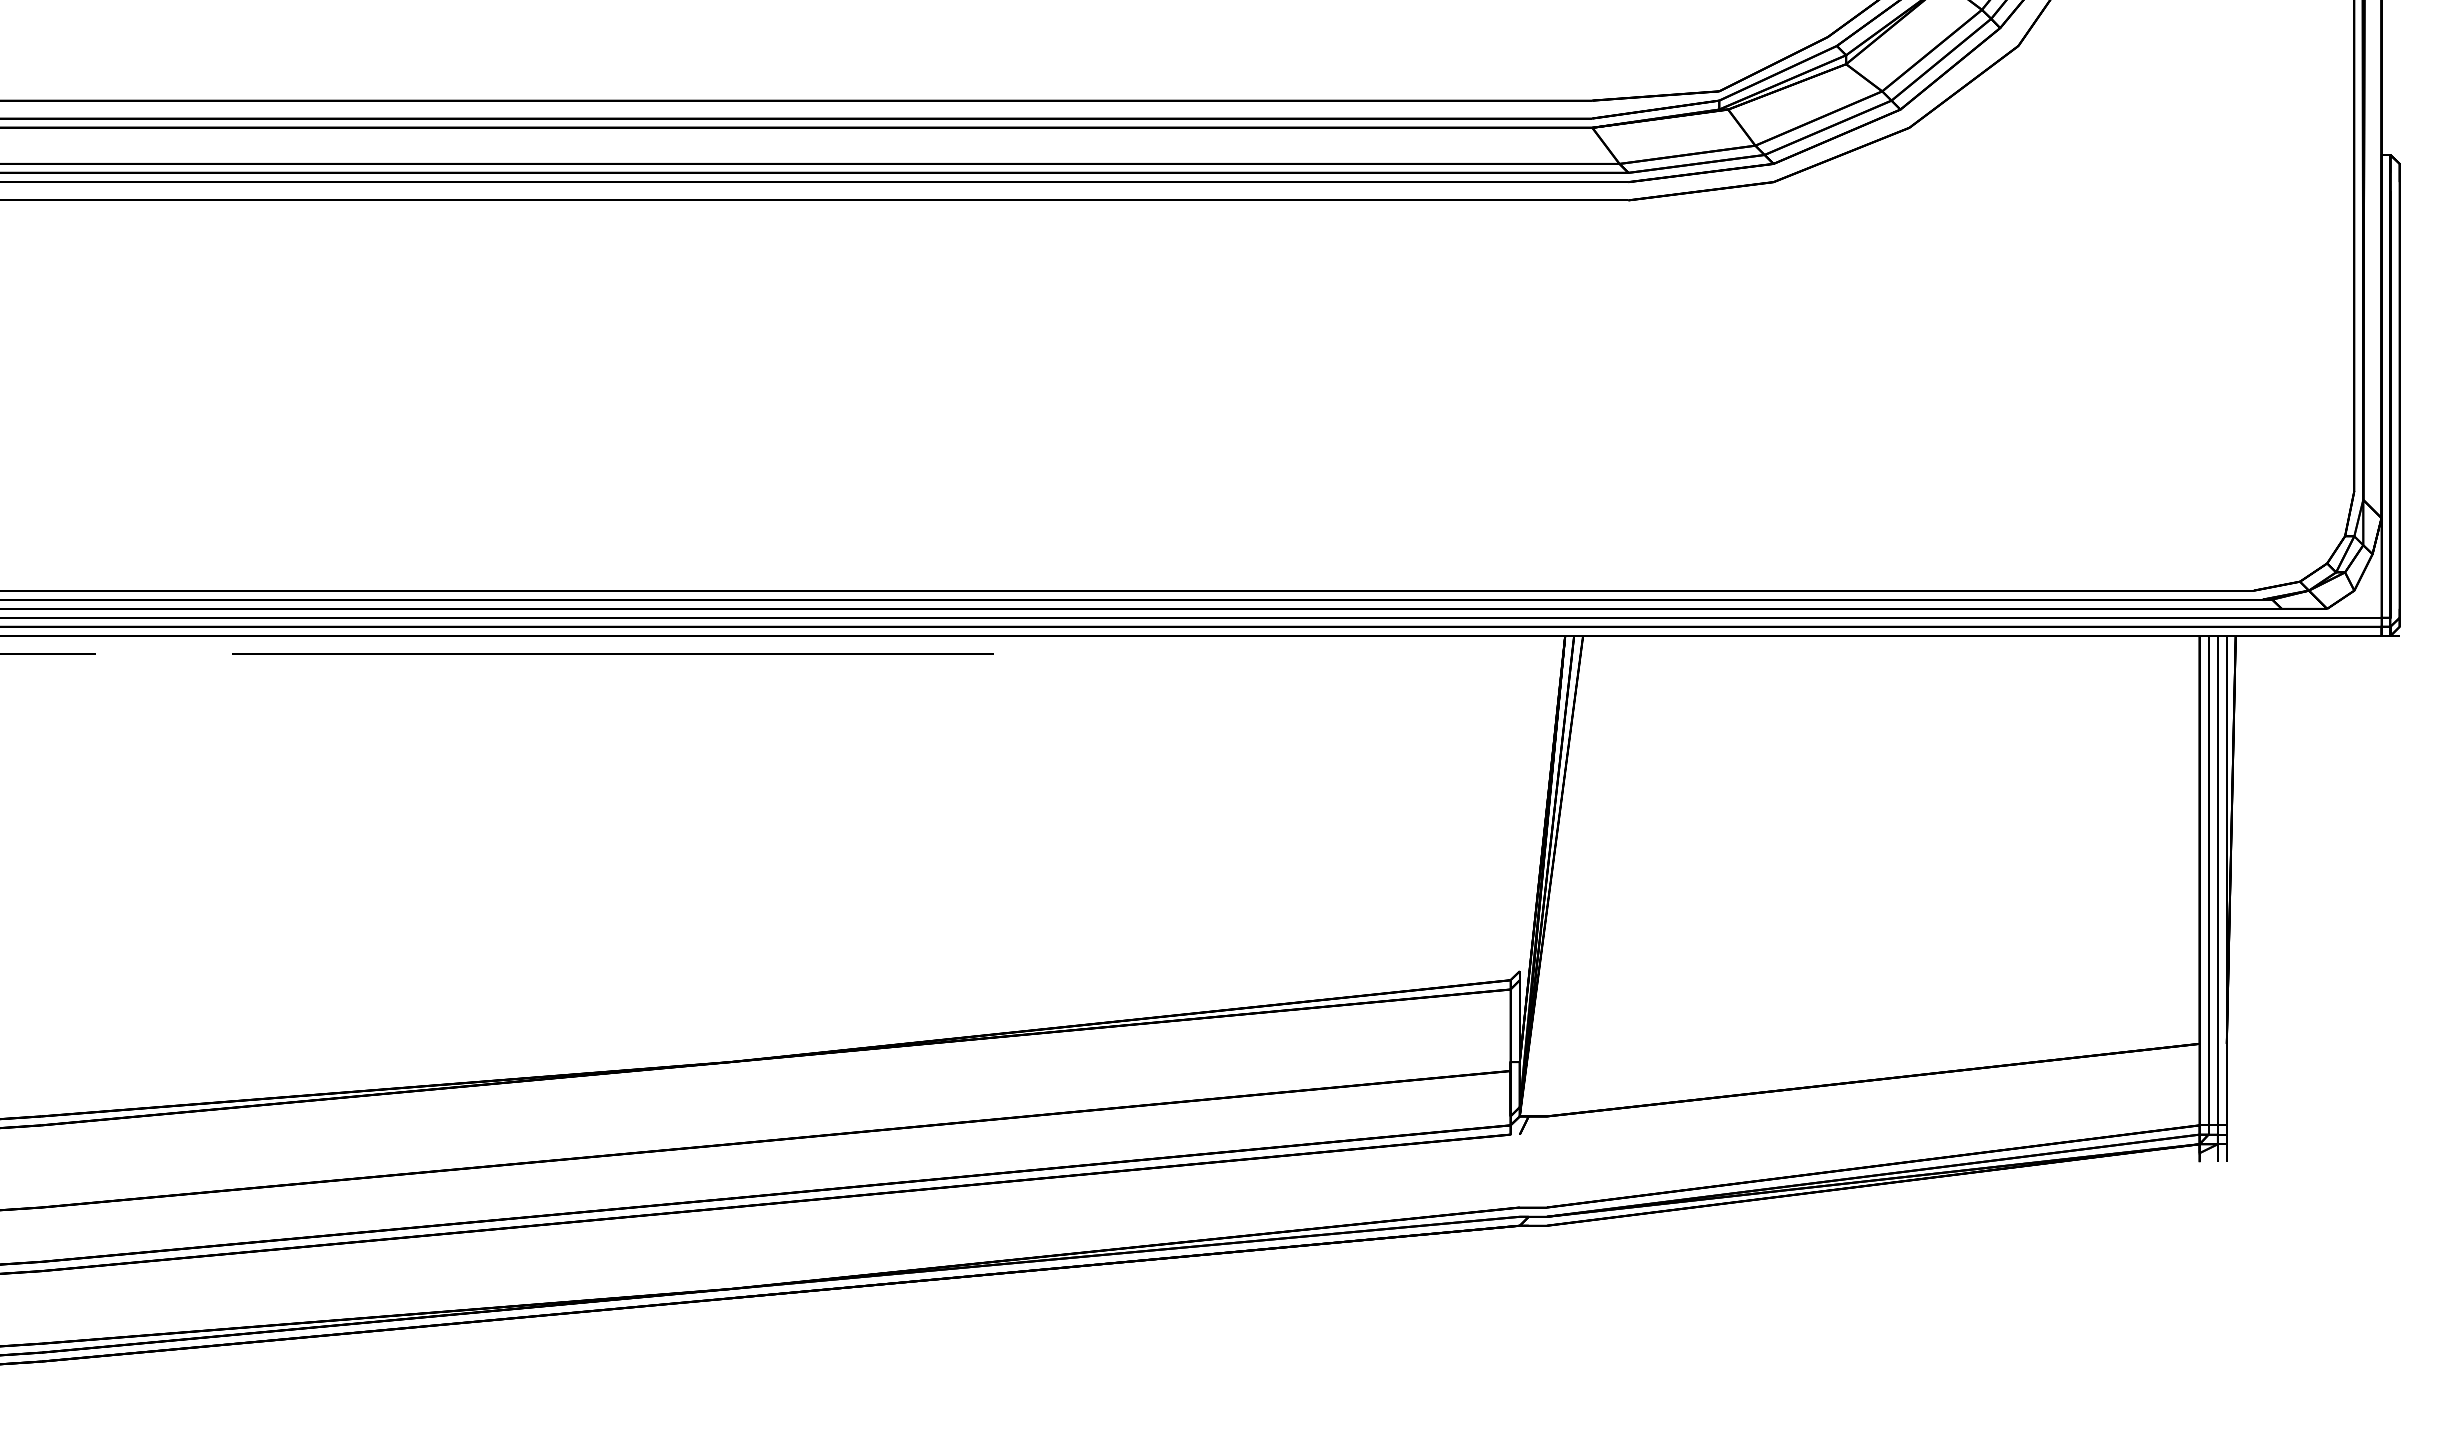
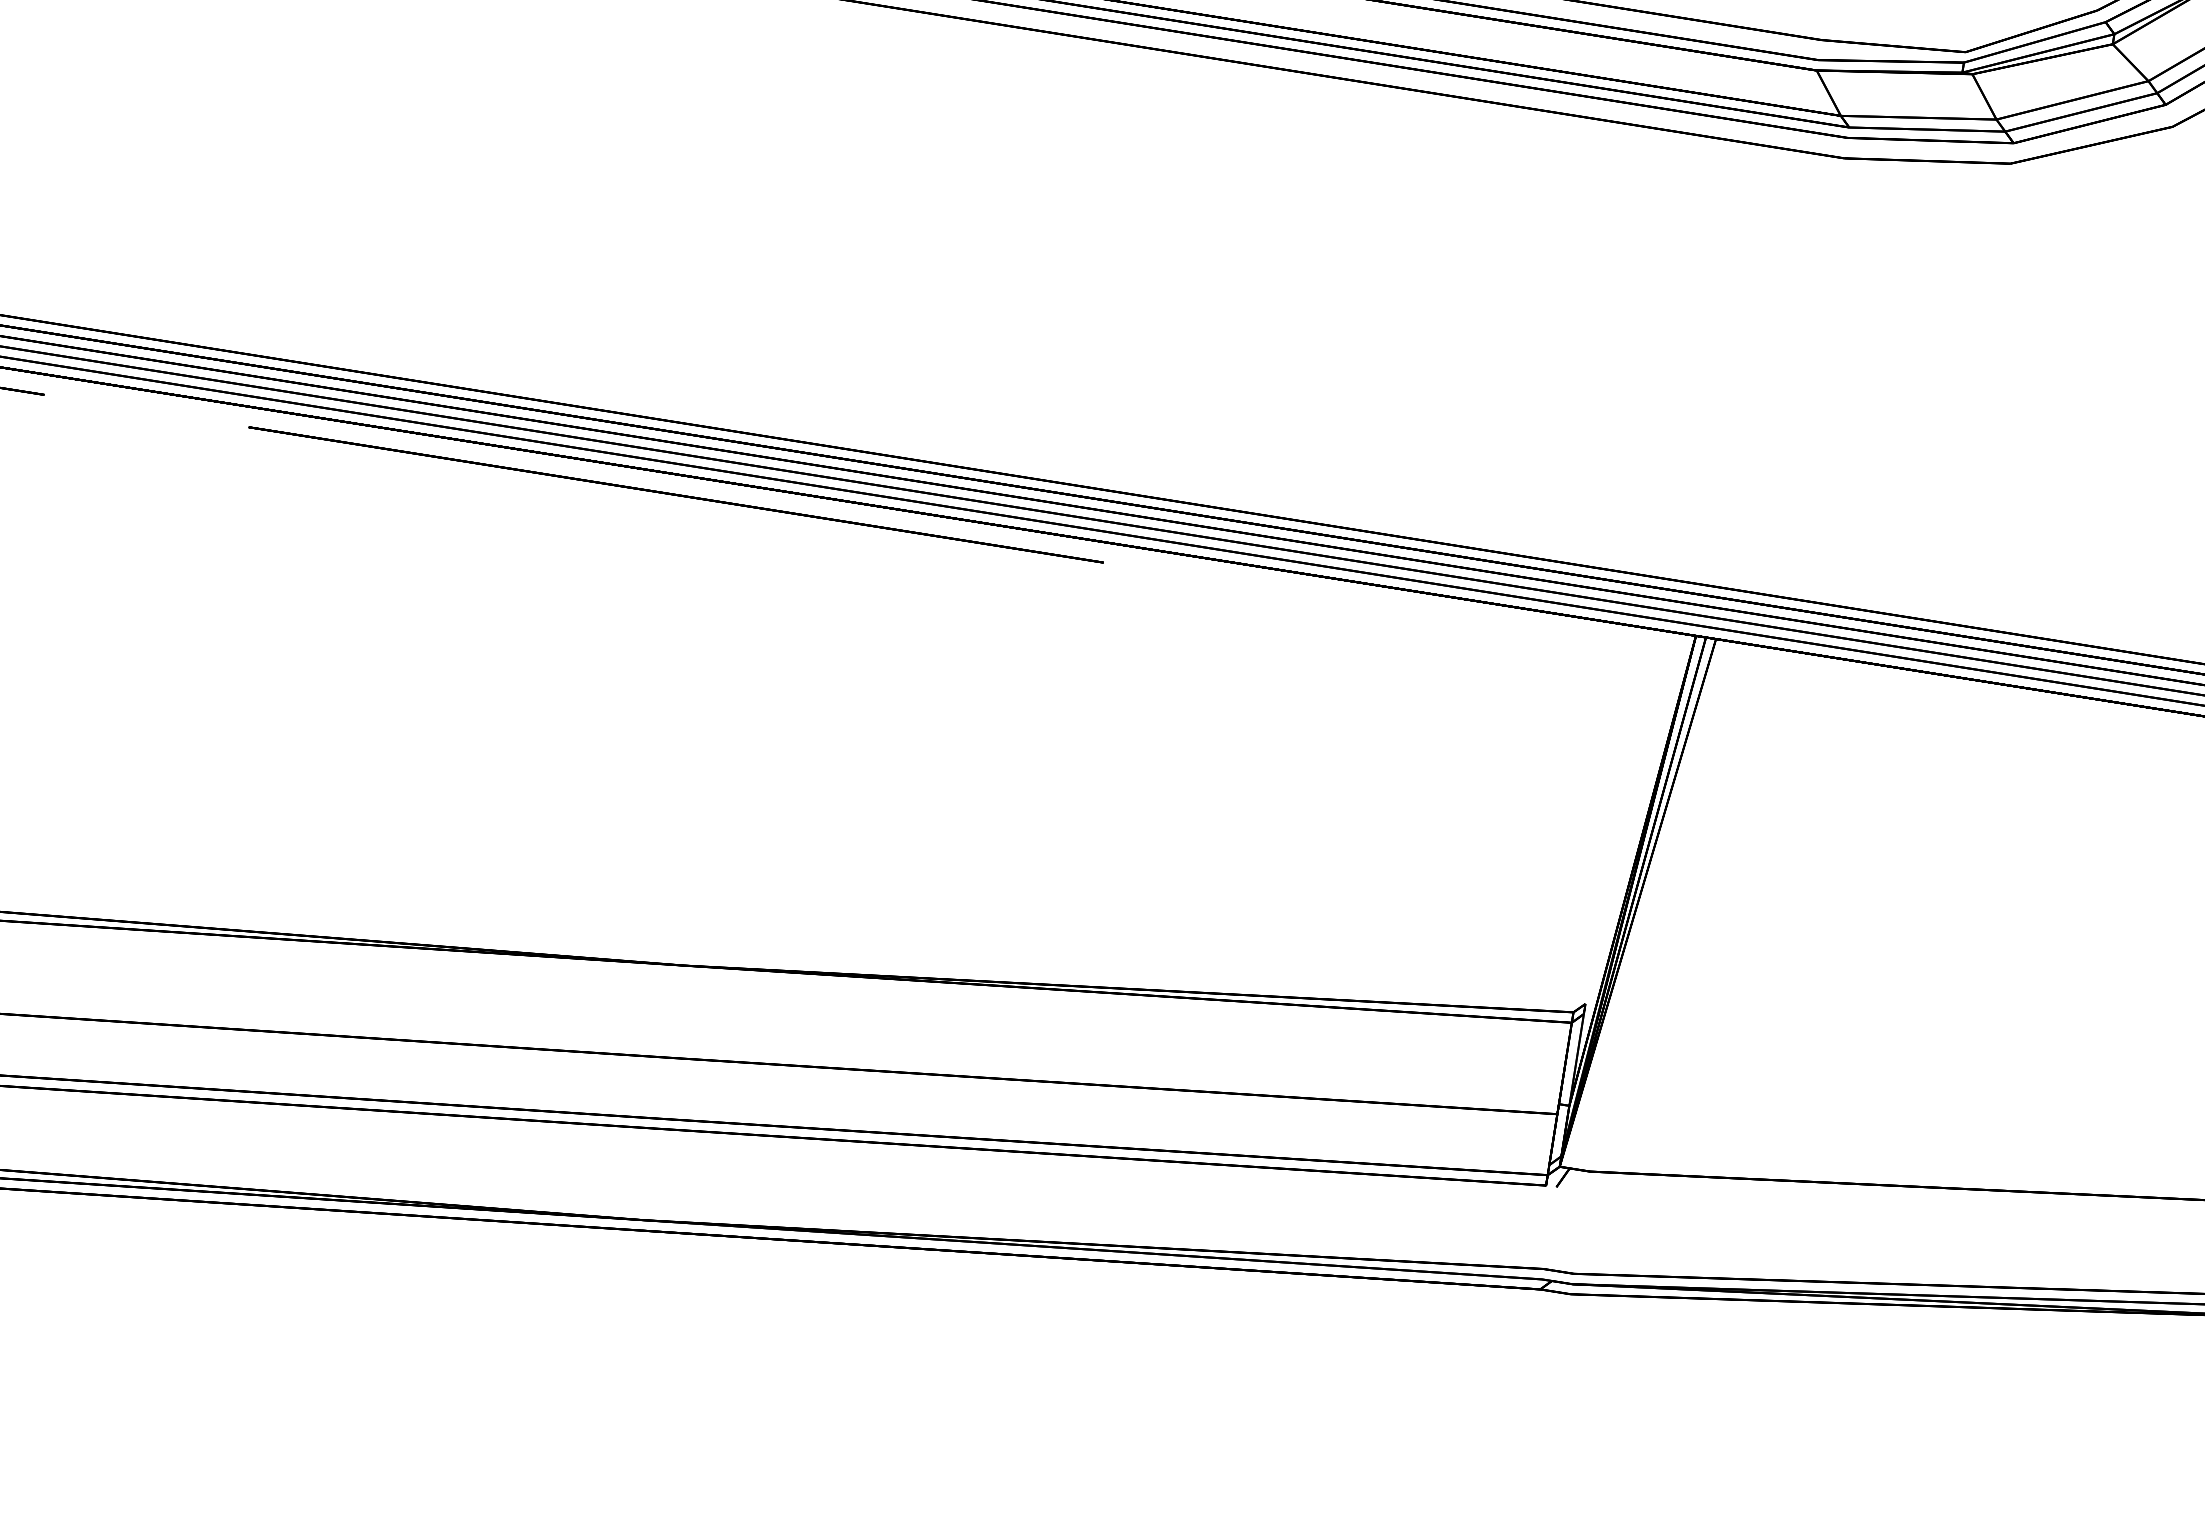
line: (612, 653) -> (675, 494), moved

